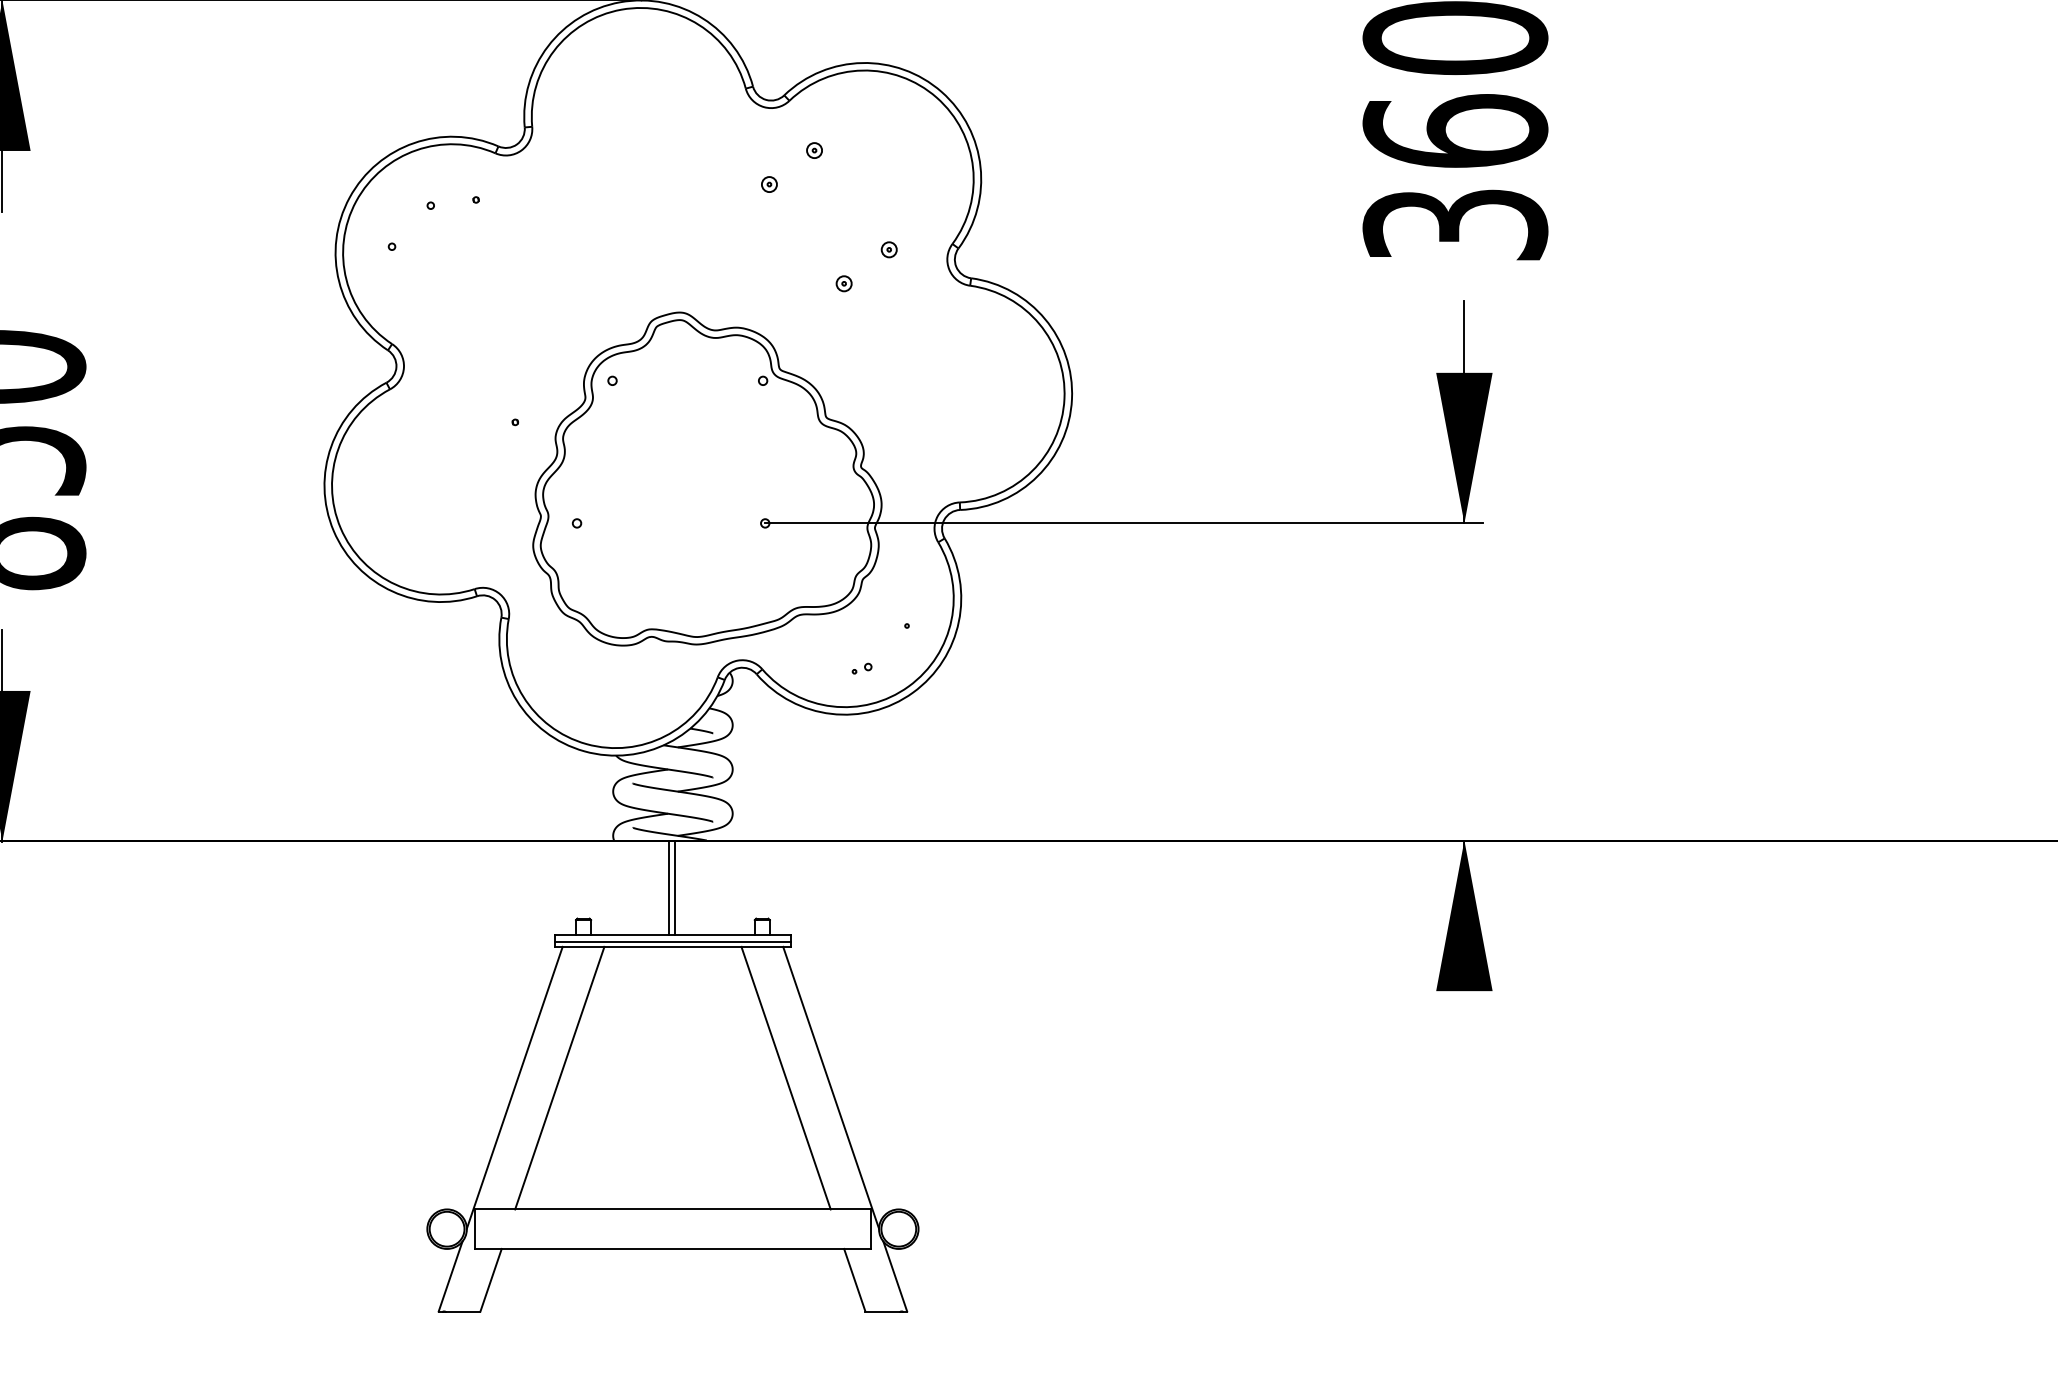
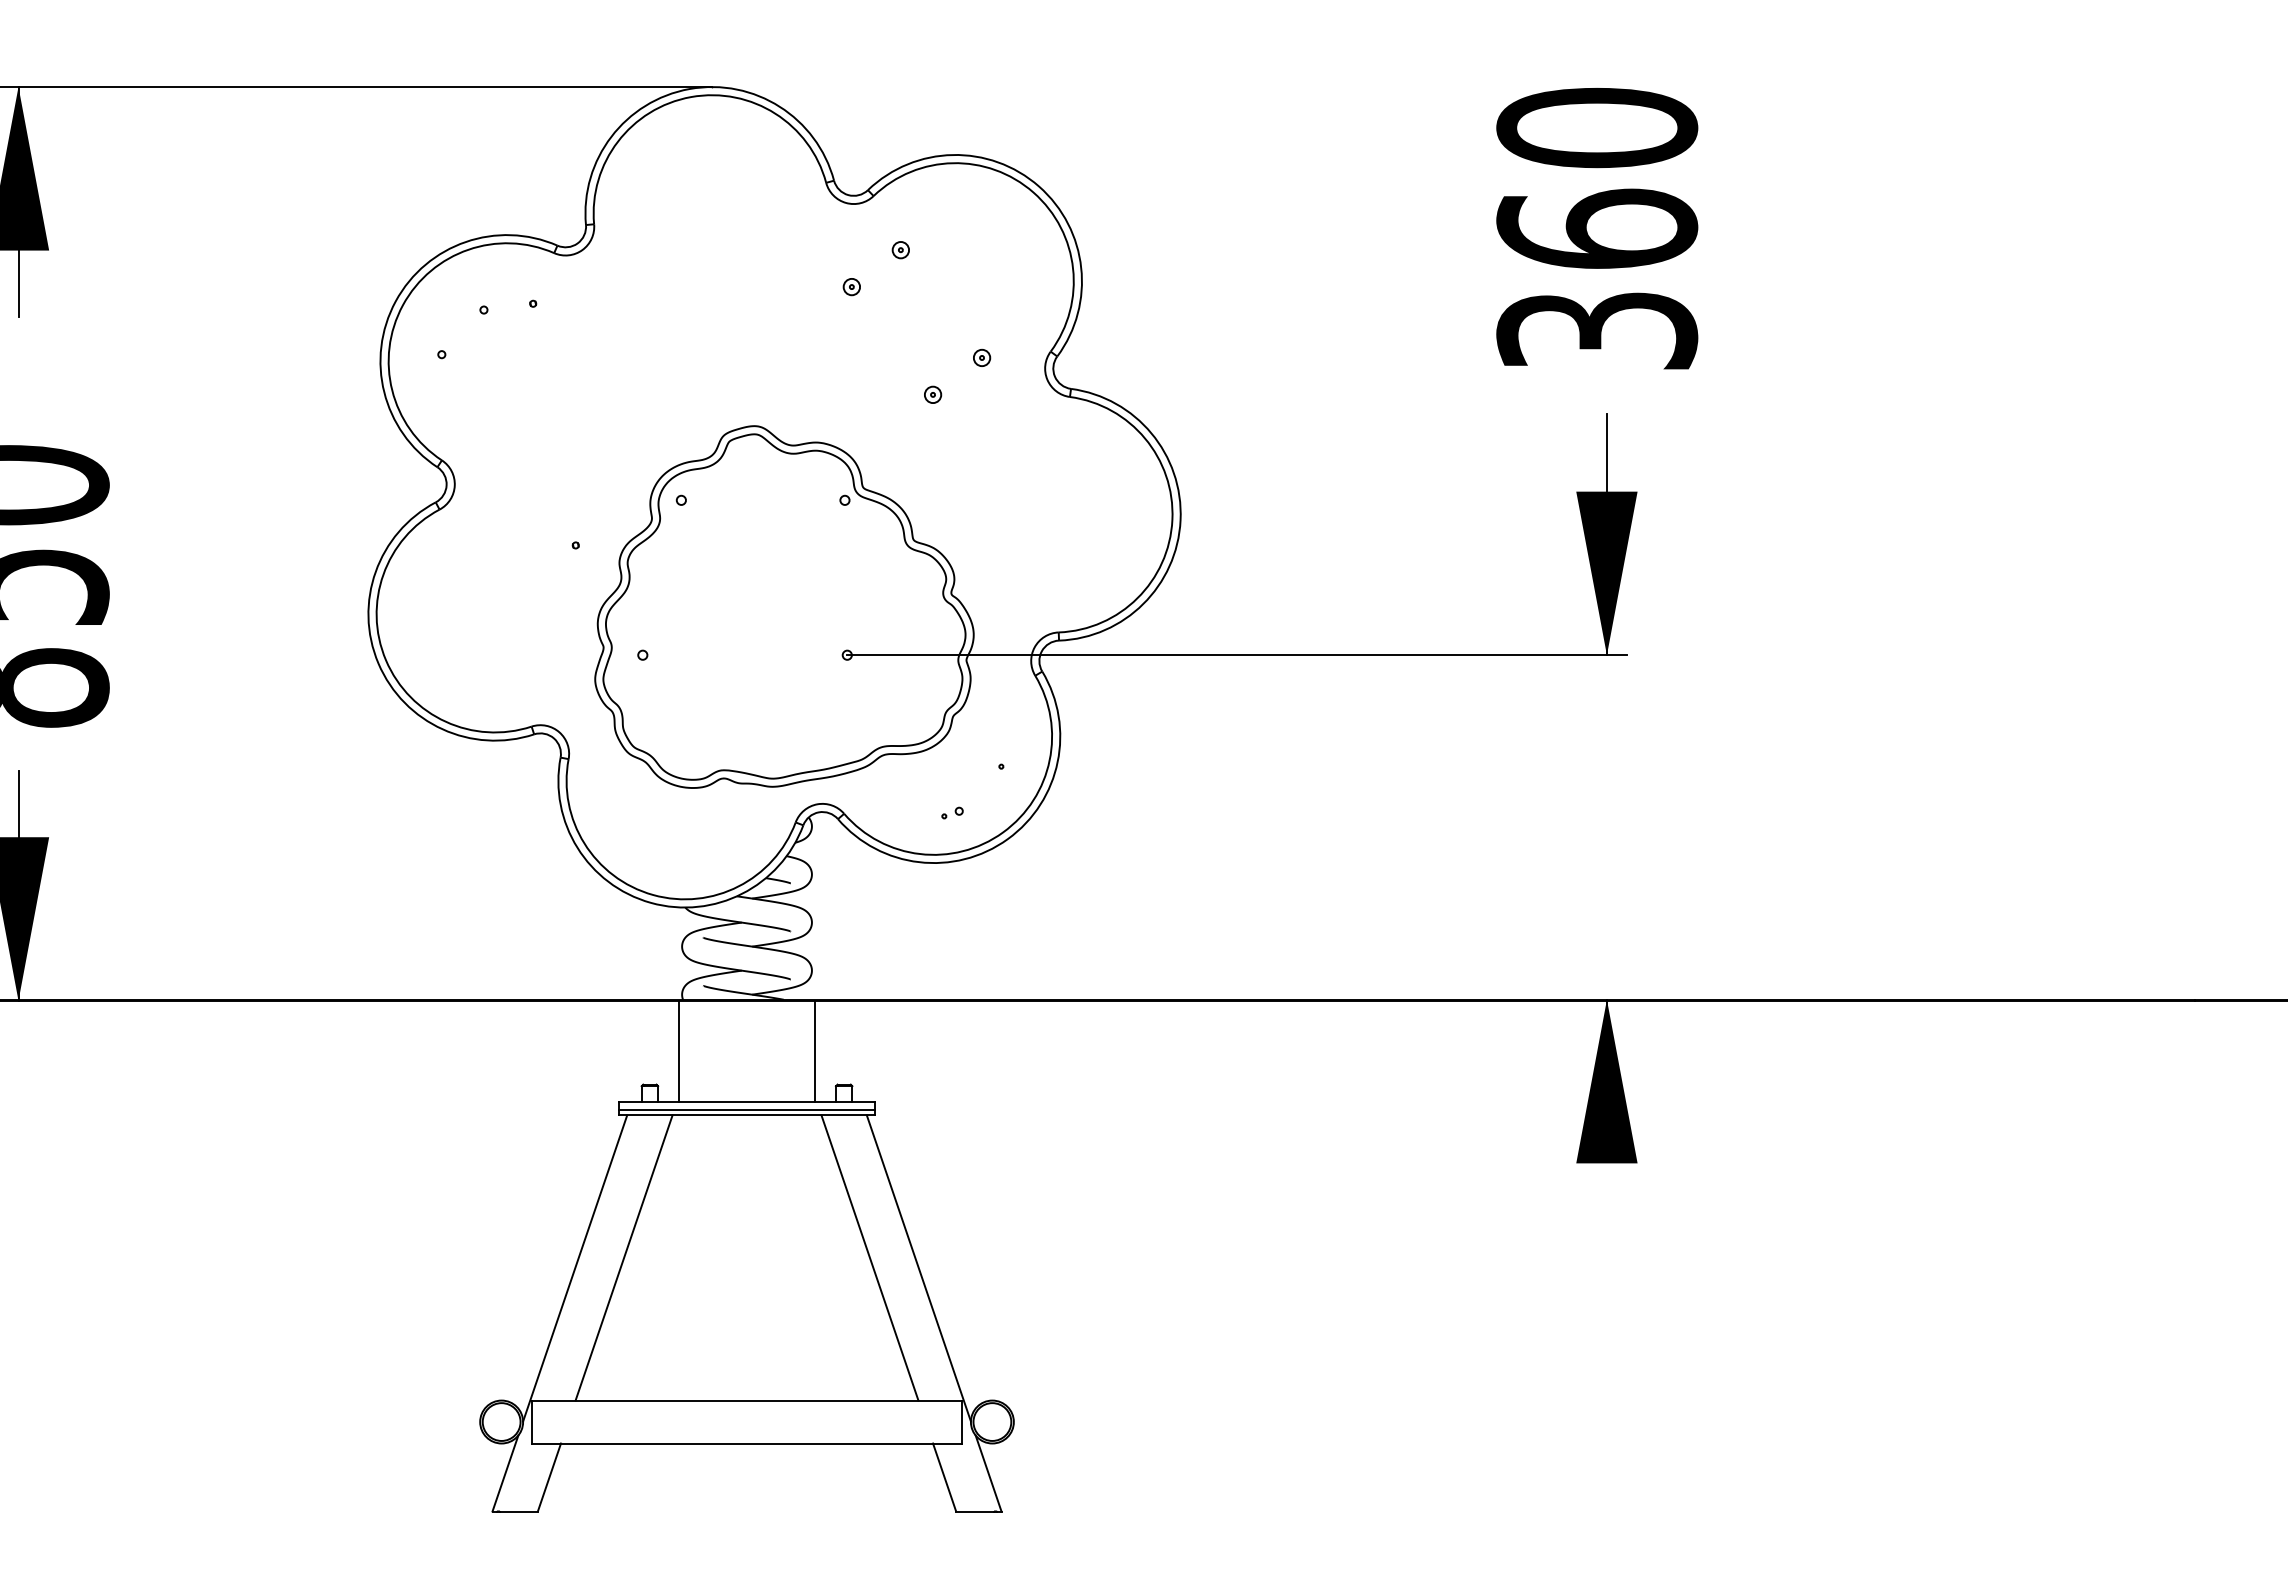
line: (669, 888) -> (679, 1051), moved
line: (675, 888) -> (815, 1051), moved

